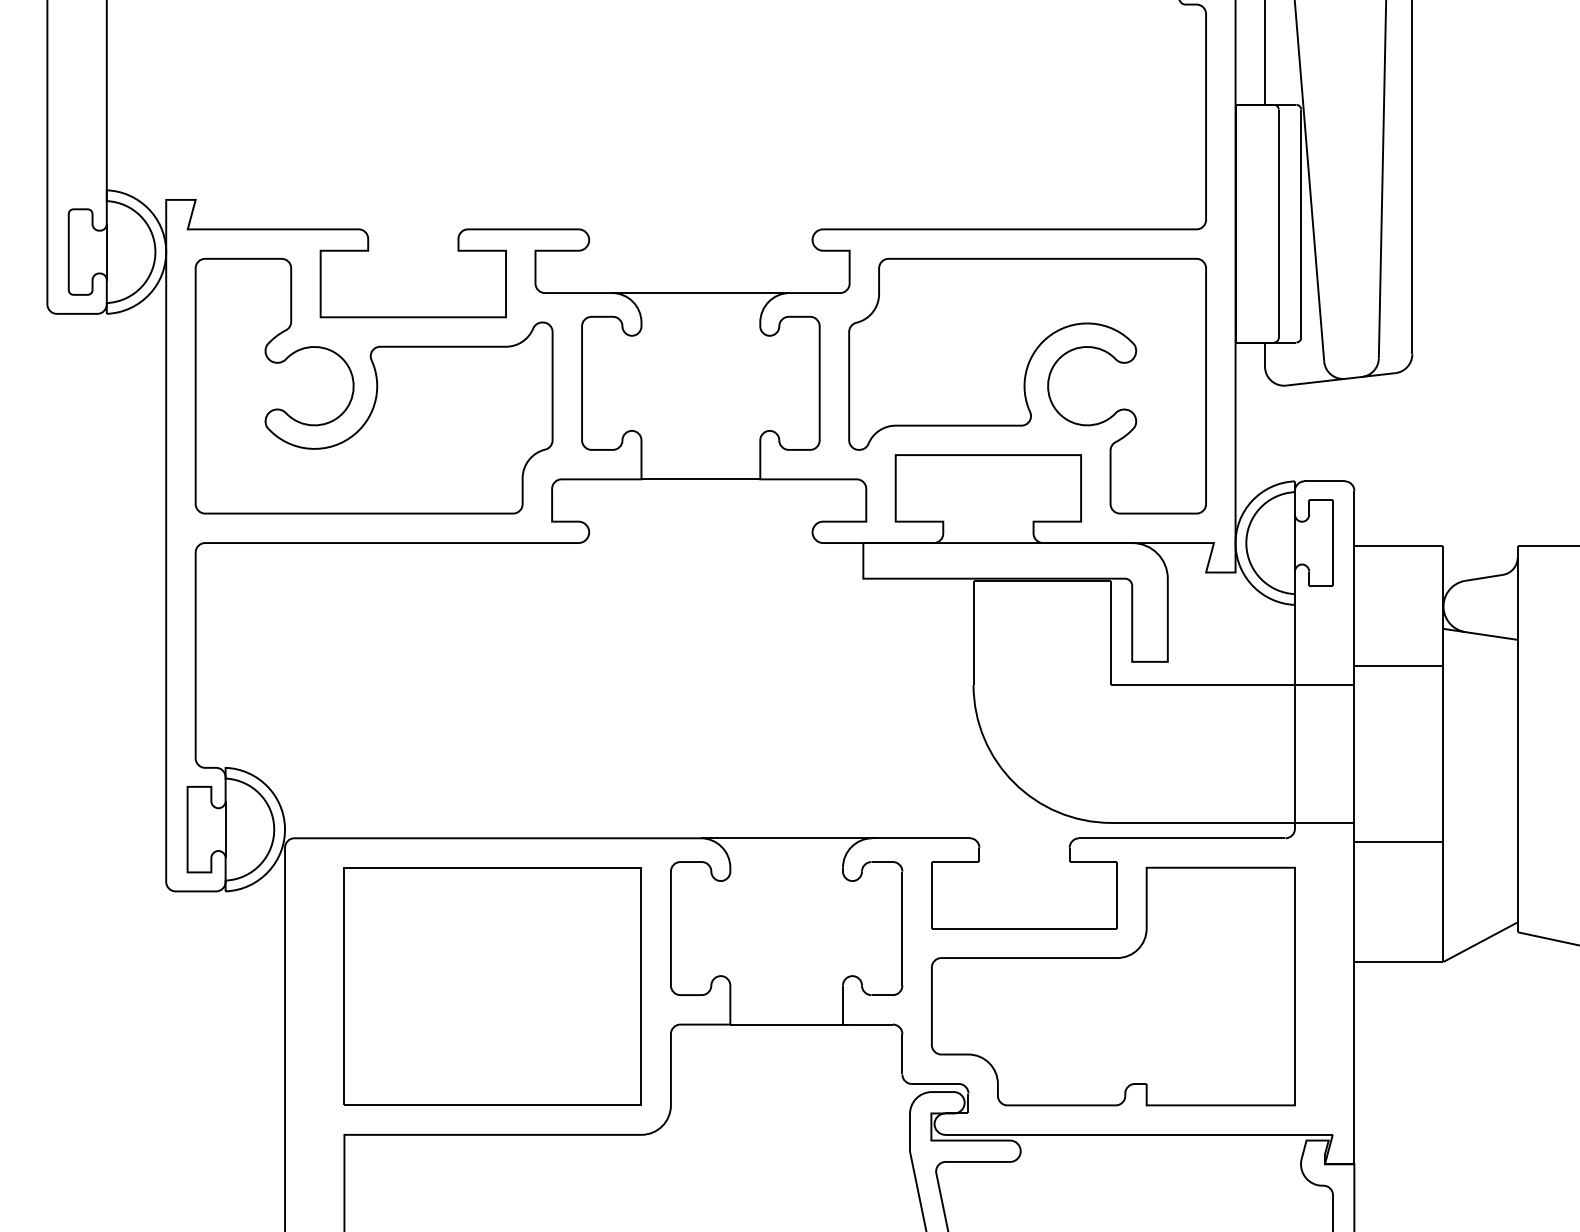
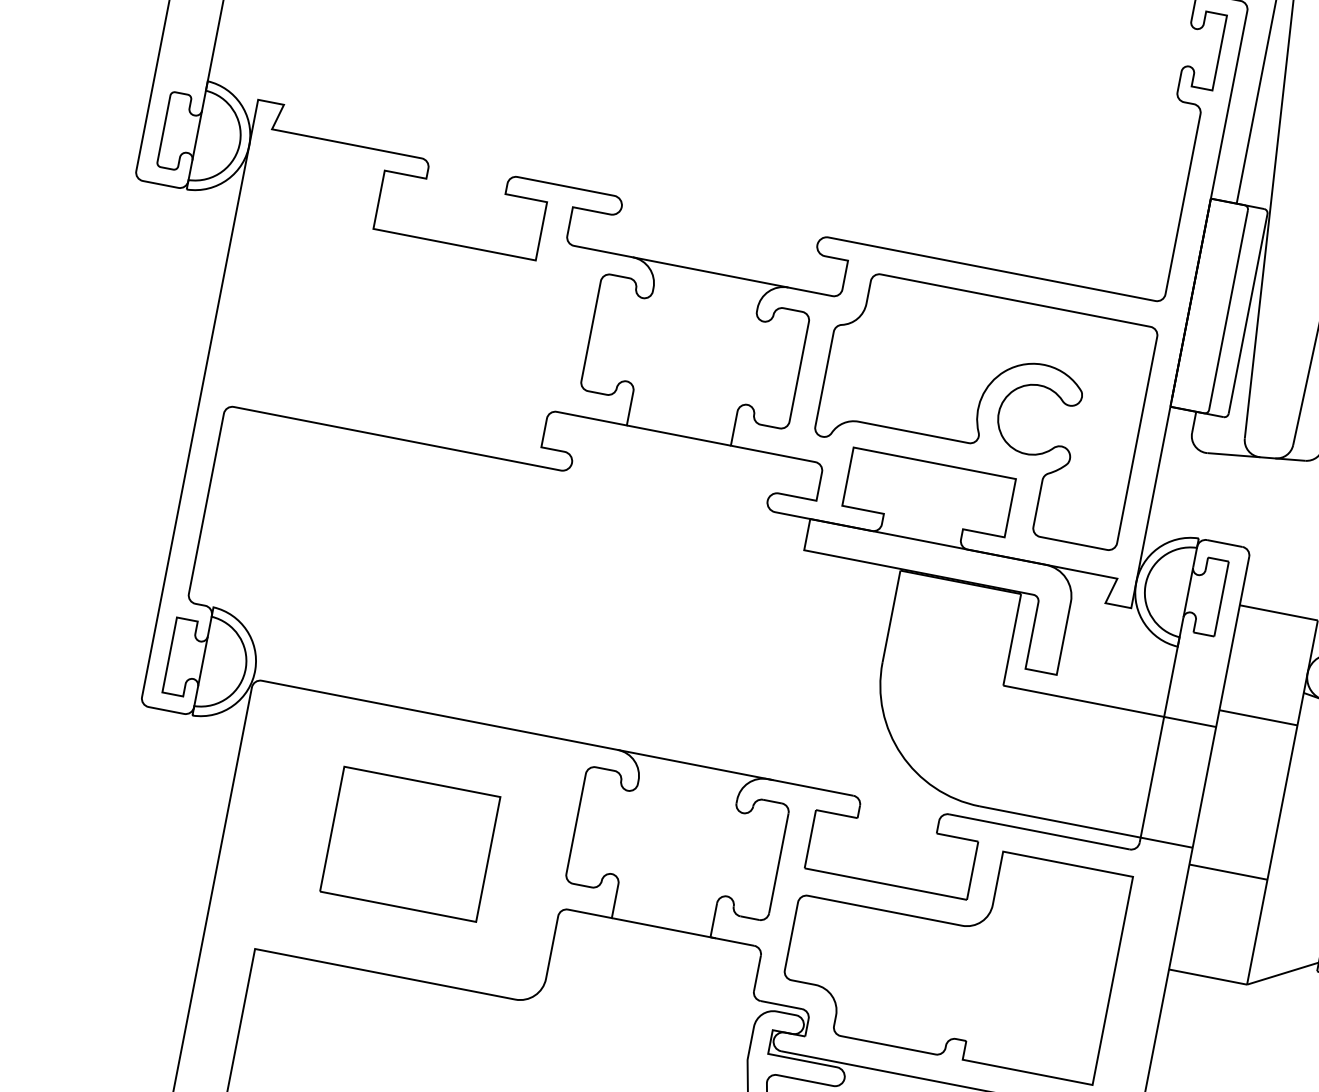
part: (373, 385) -> (408, 297), removed
part: (492, 986) -> (410, 844), size x0.6

